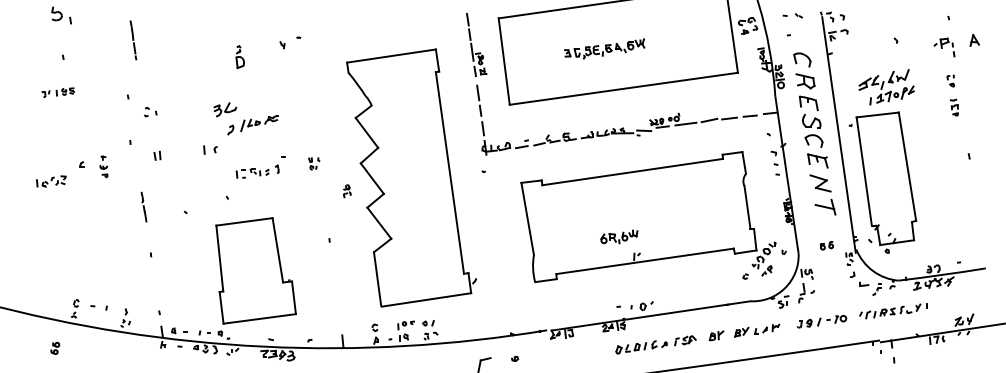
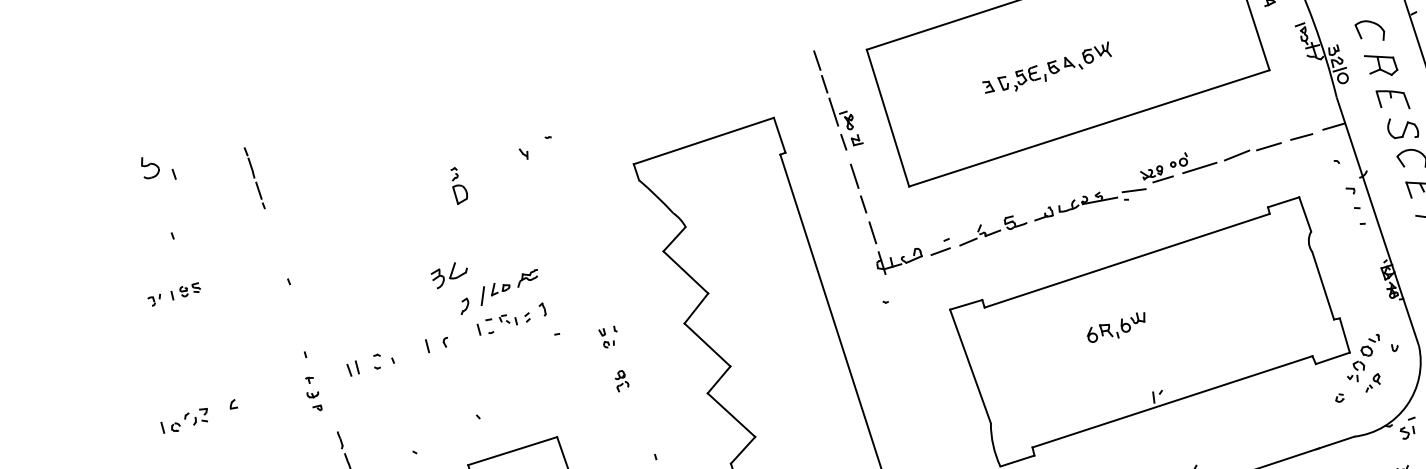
line: (133, 40) -> (254, 178), moved
part: (150, 111) -> (383, 359), moved
part: (103, 166) -> (312, 393), moved
part: (257, 171) -> (511, 318), moved
part: (51, 181) -> (185, 420), moved
part: (347, 191) -> (622, 381), moved
part: (619, 236) -> (1116, 326), moved

